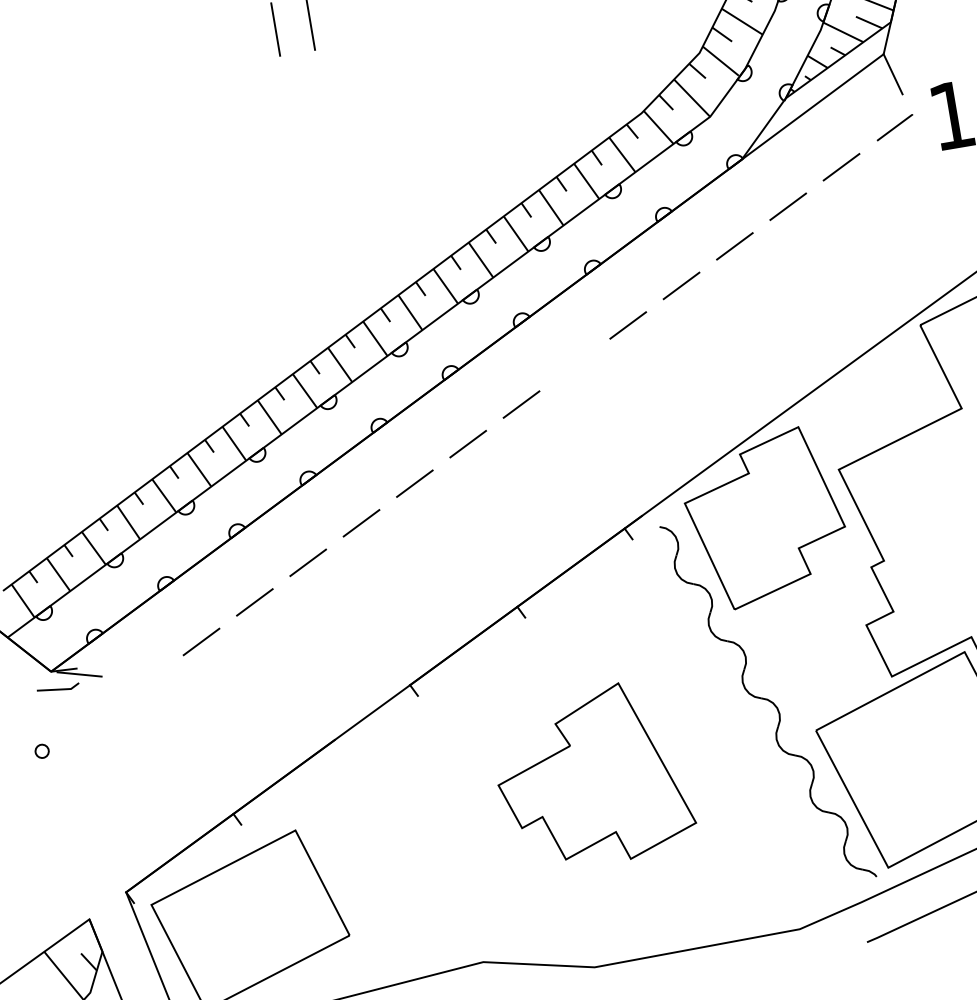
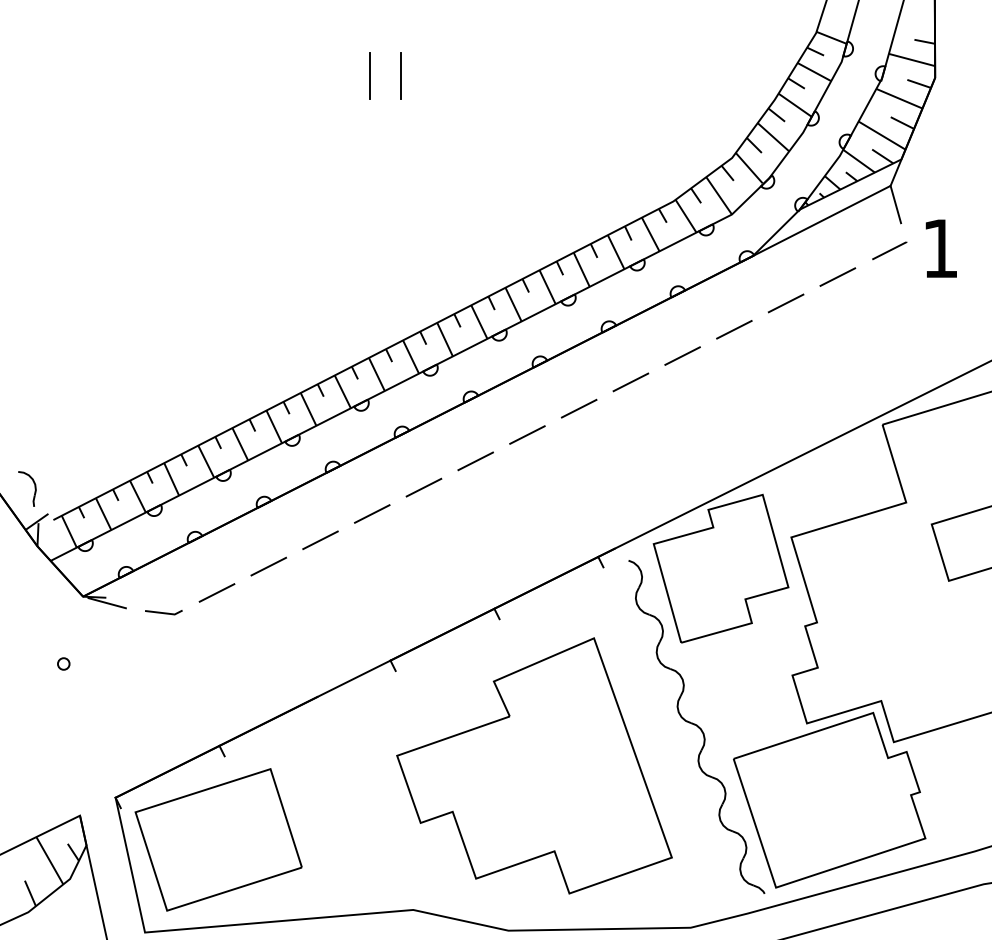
line: (574, 364) -> (578, 408), added
line: (57, 688) -> (163, 612), moved
part: (592, 776) -> (534, 765), size x1.67

